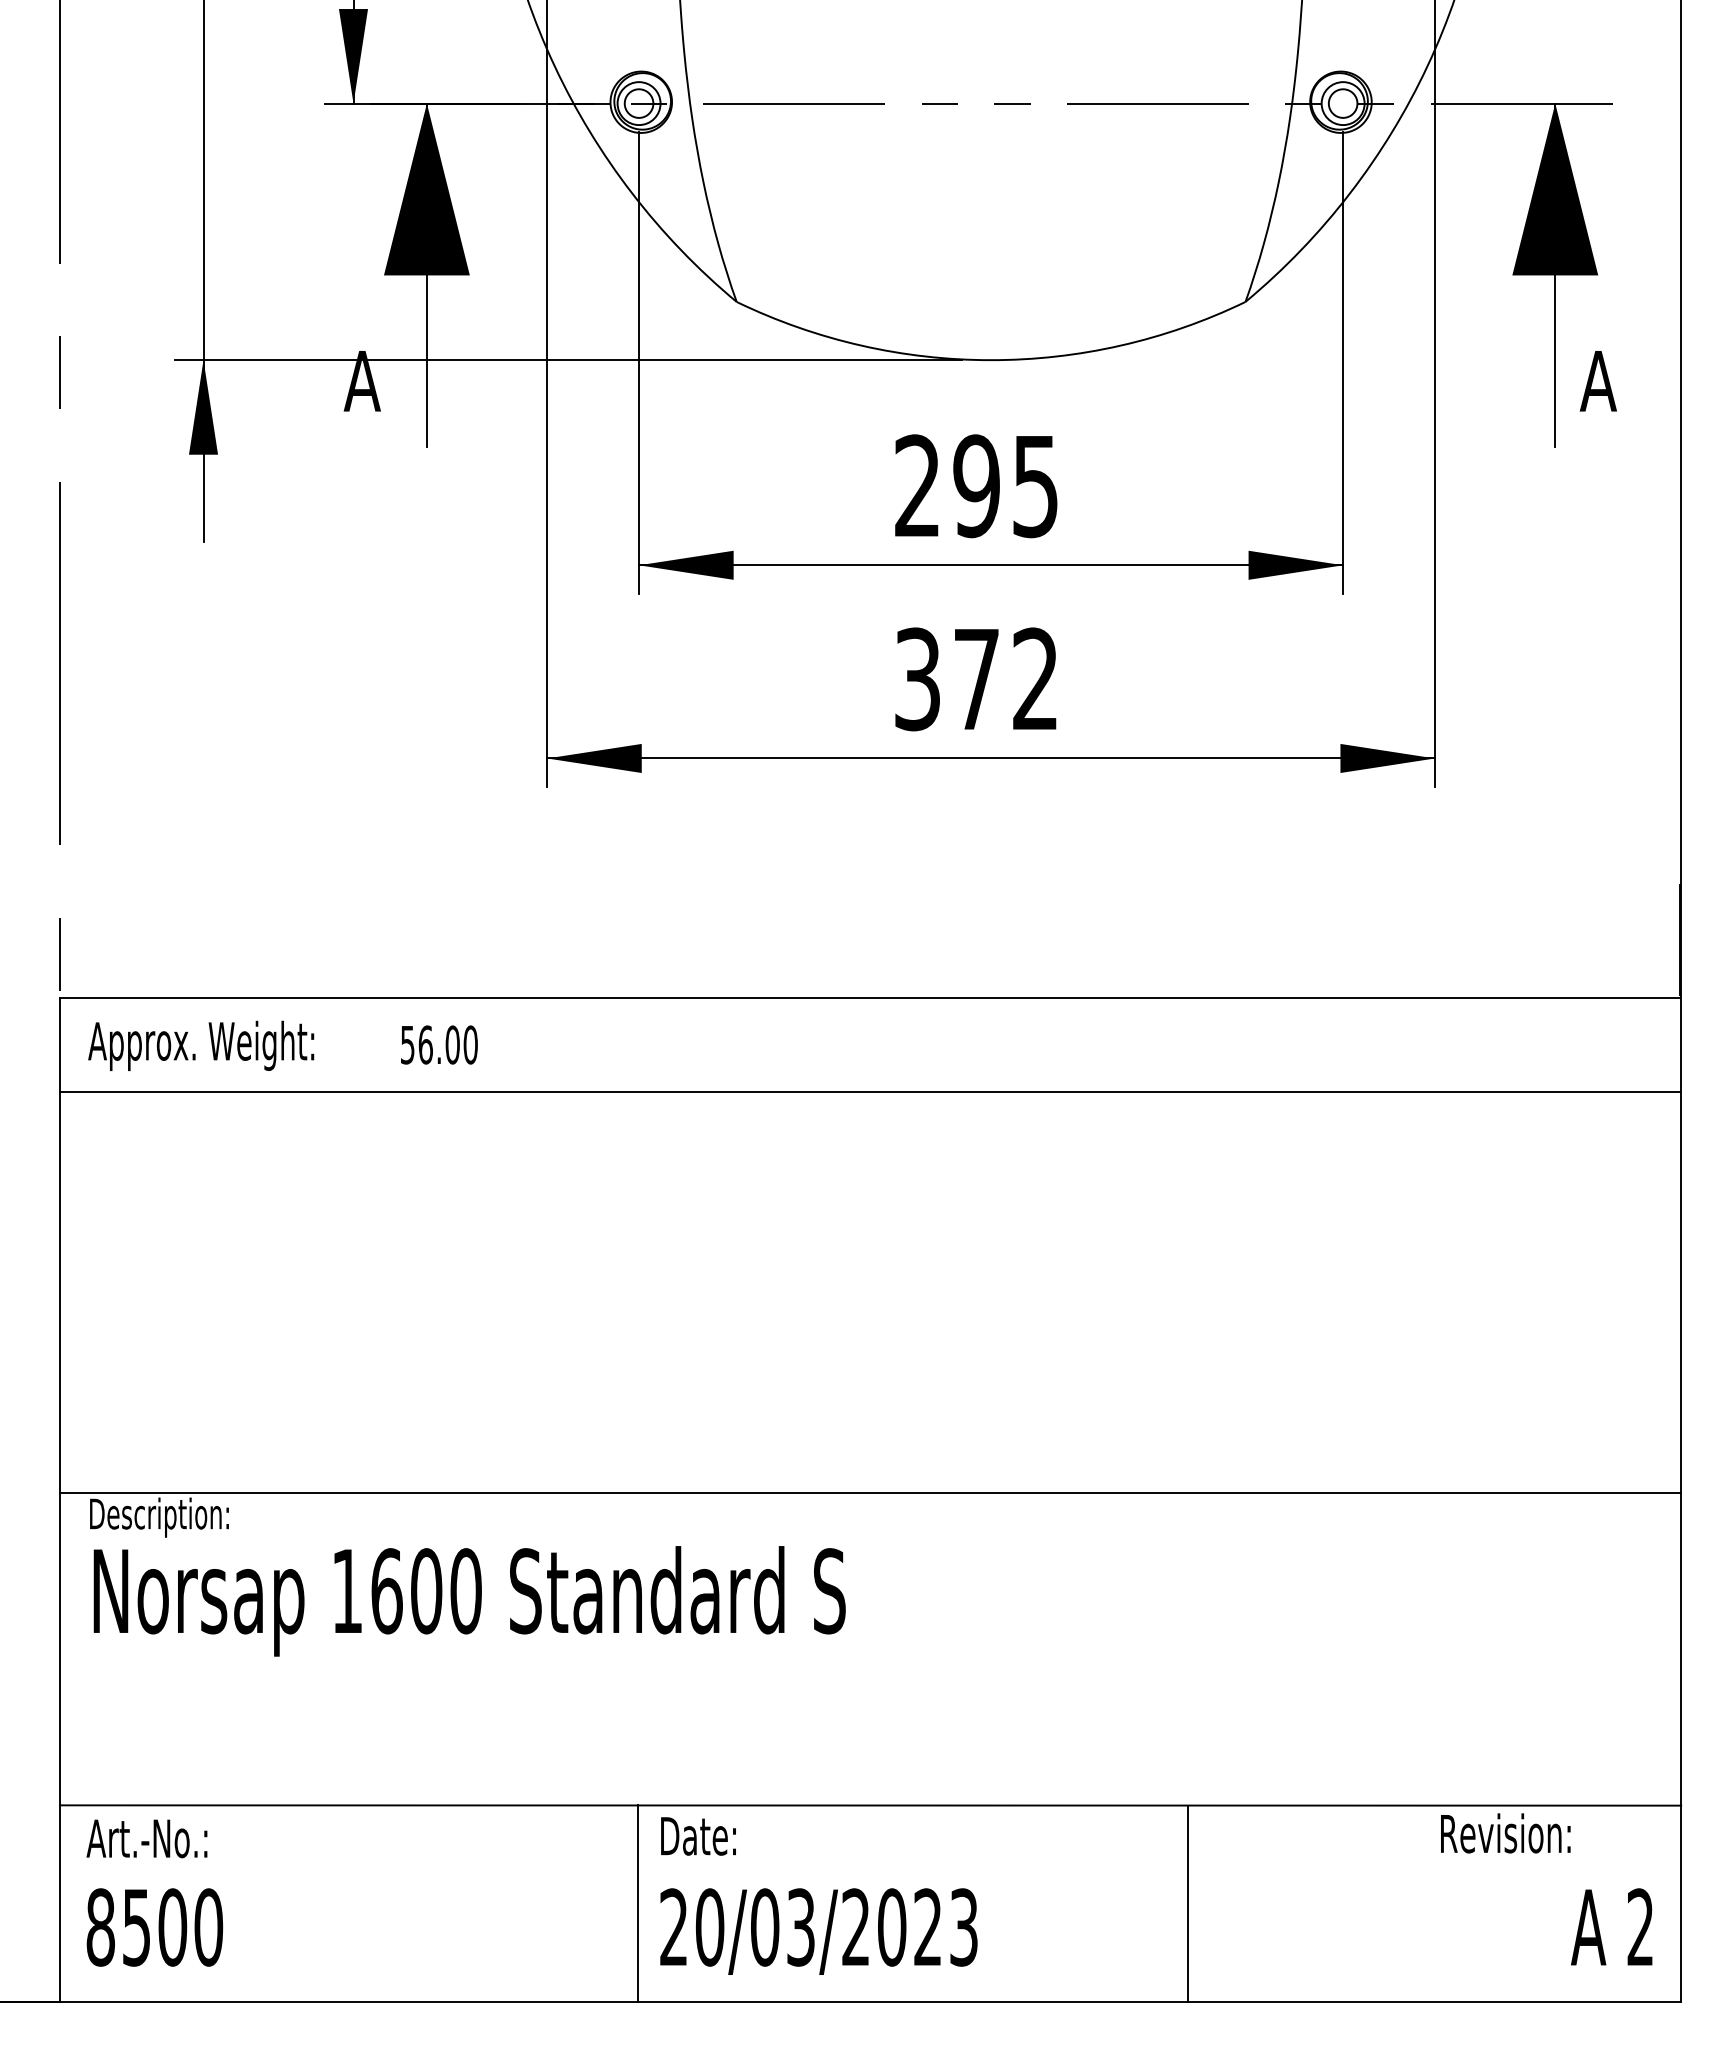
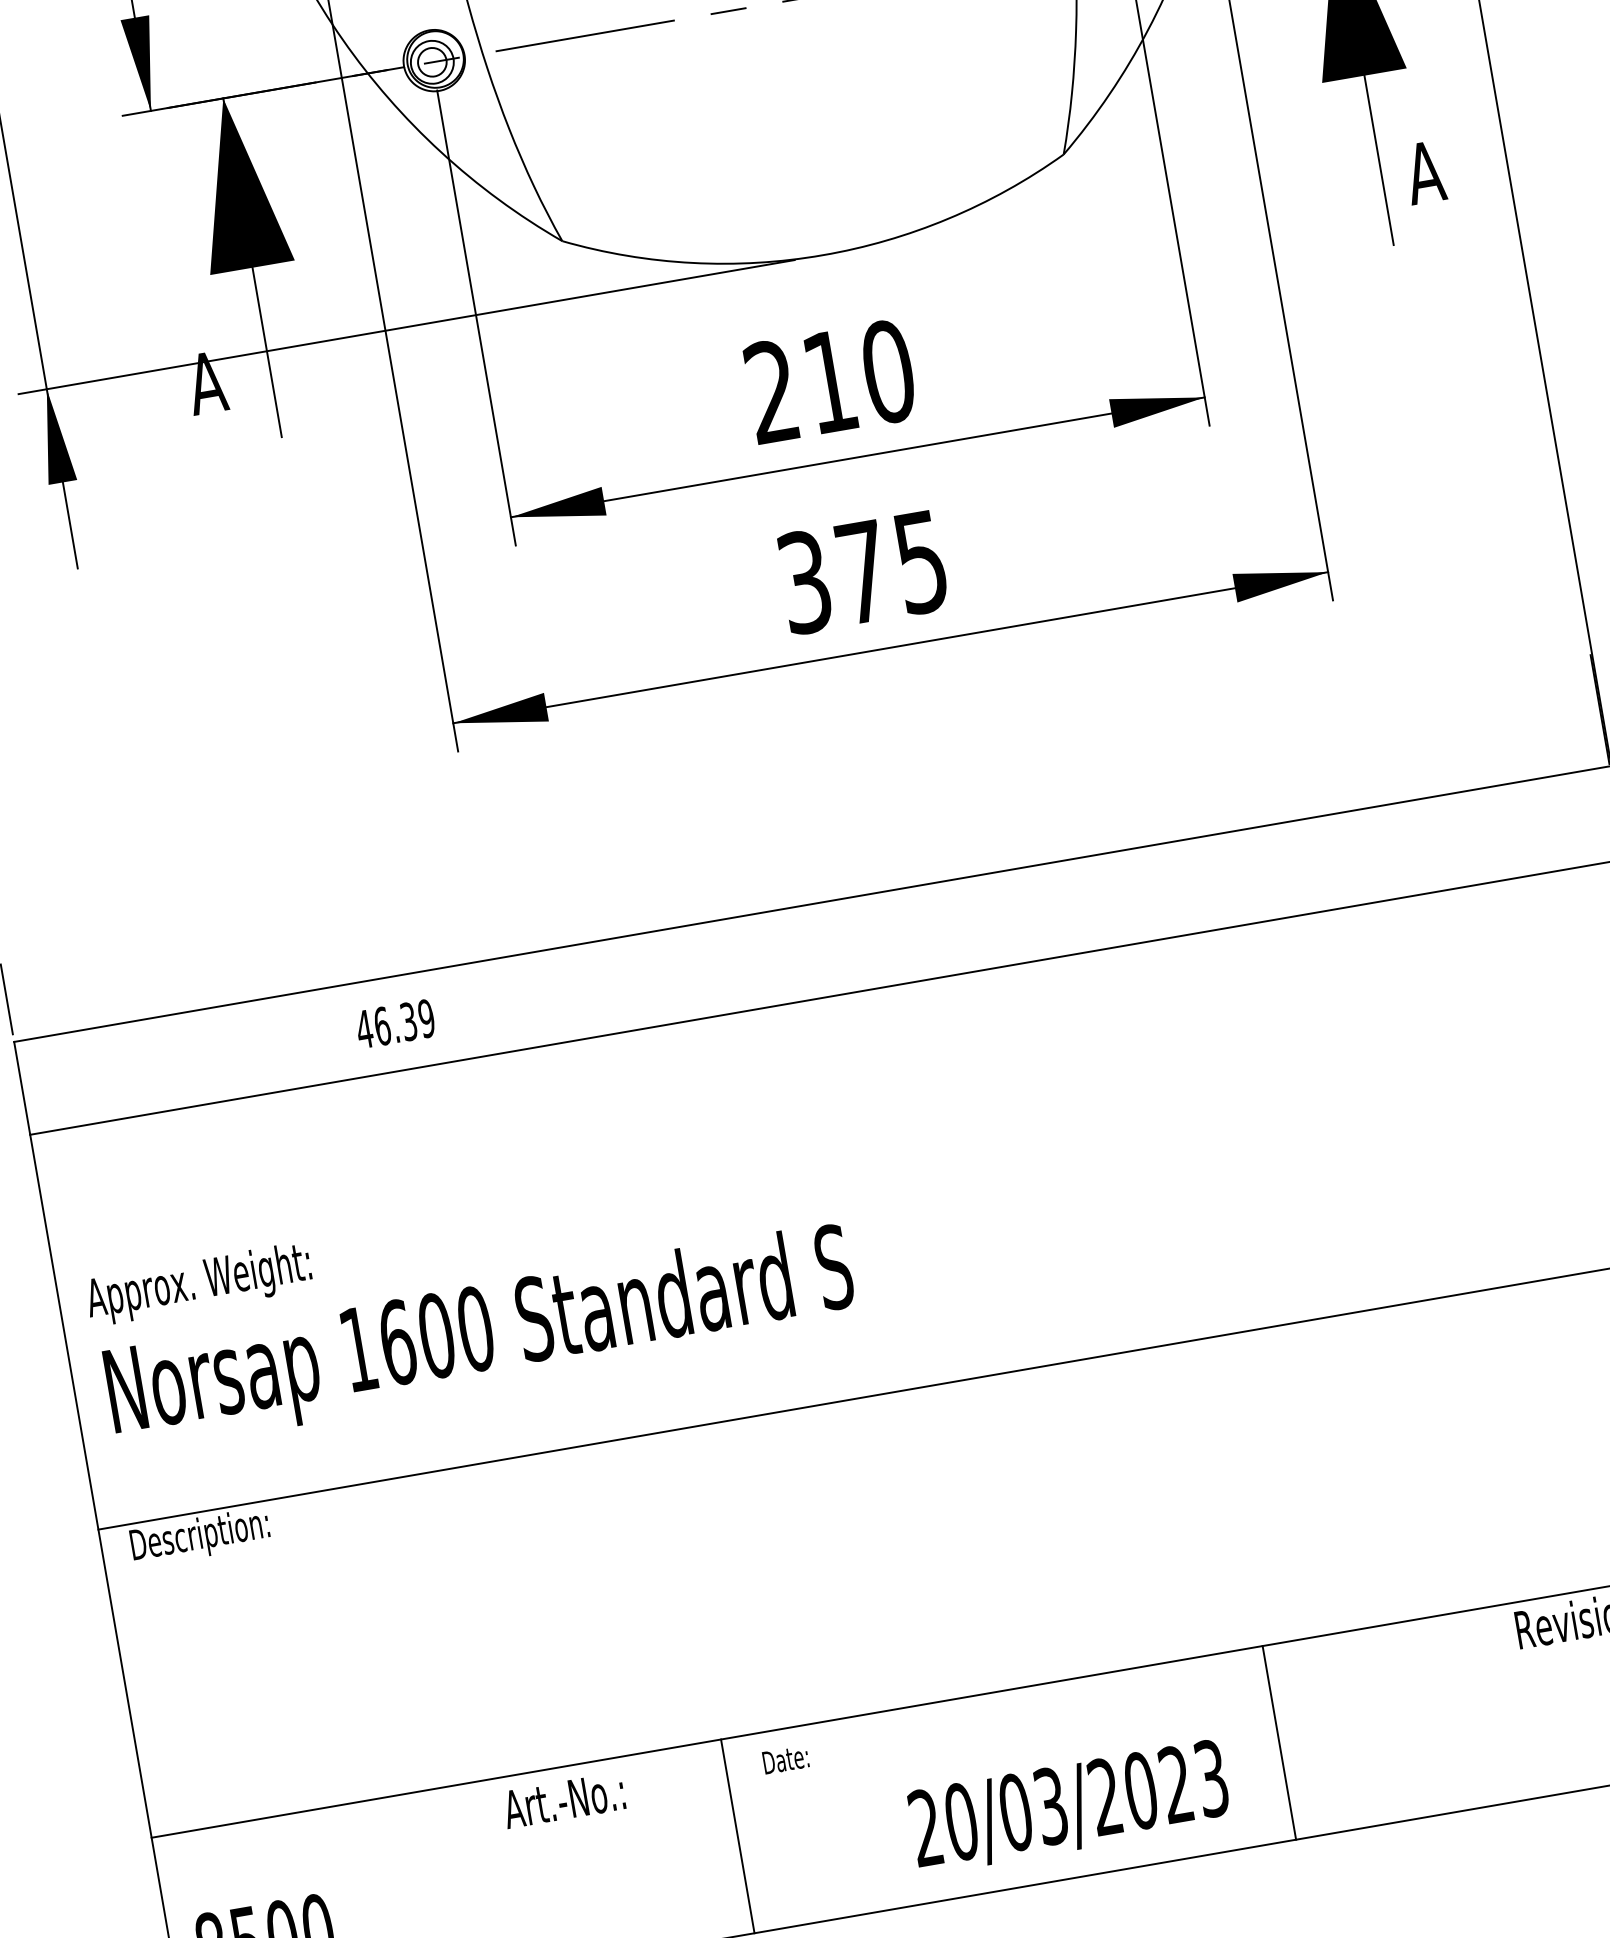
text: (1006, 486) -> (859, 377), 295 -> 210
text: (1035, 679) -> (921, 562), 372 -> 375
text: (438, 1044) -> (394, 1023), 56.00 -> 46.39
text: (201, 1045) -> (199, 1283), moved
text: (469, 1601) -> (480, 1338), moved
part: (698, 1836) -> (785, 1759), size x0.6
text: (146, 1838) -> (563, 1800), moved
text: (818, 1931) -> (1069, 1807), moved

